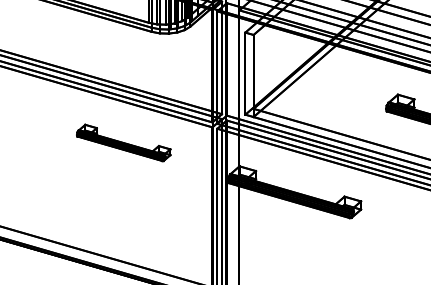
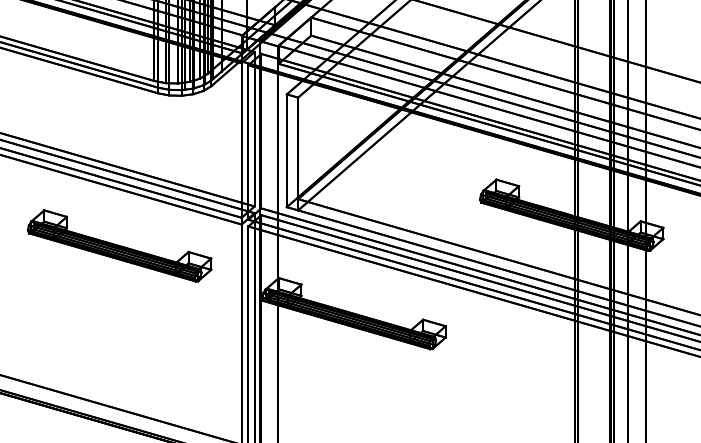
part: (123, 142) -> (119, 245), size x1.43

